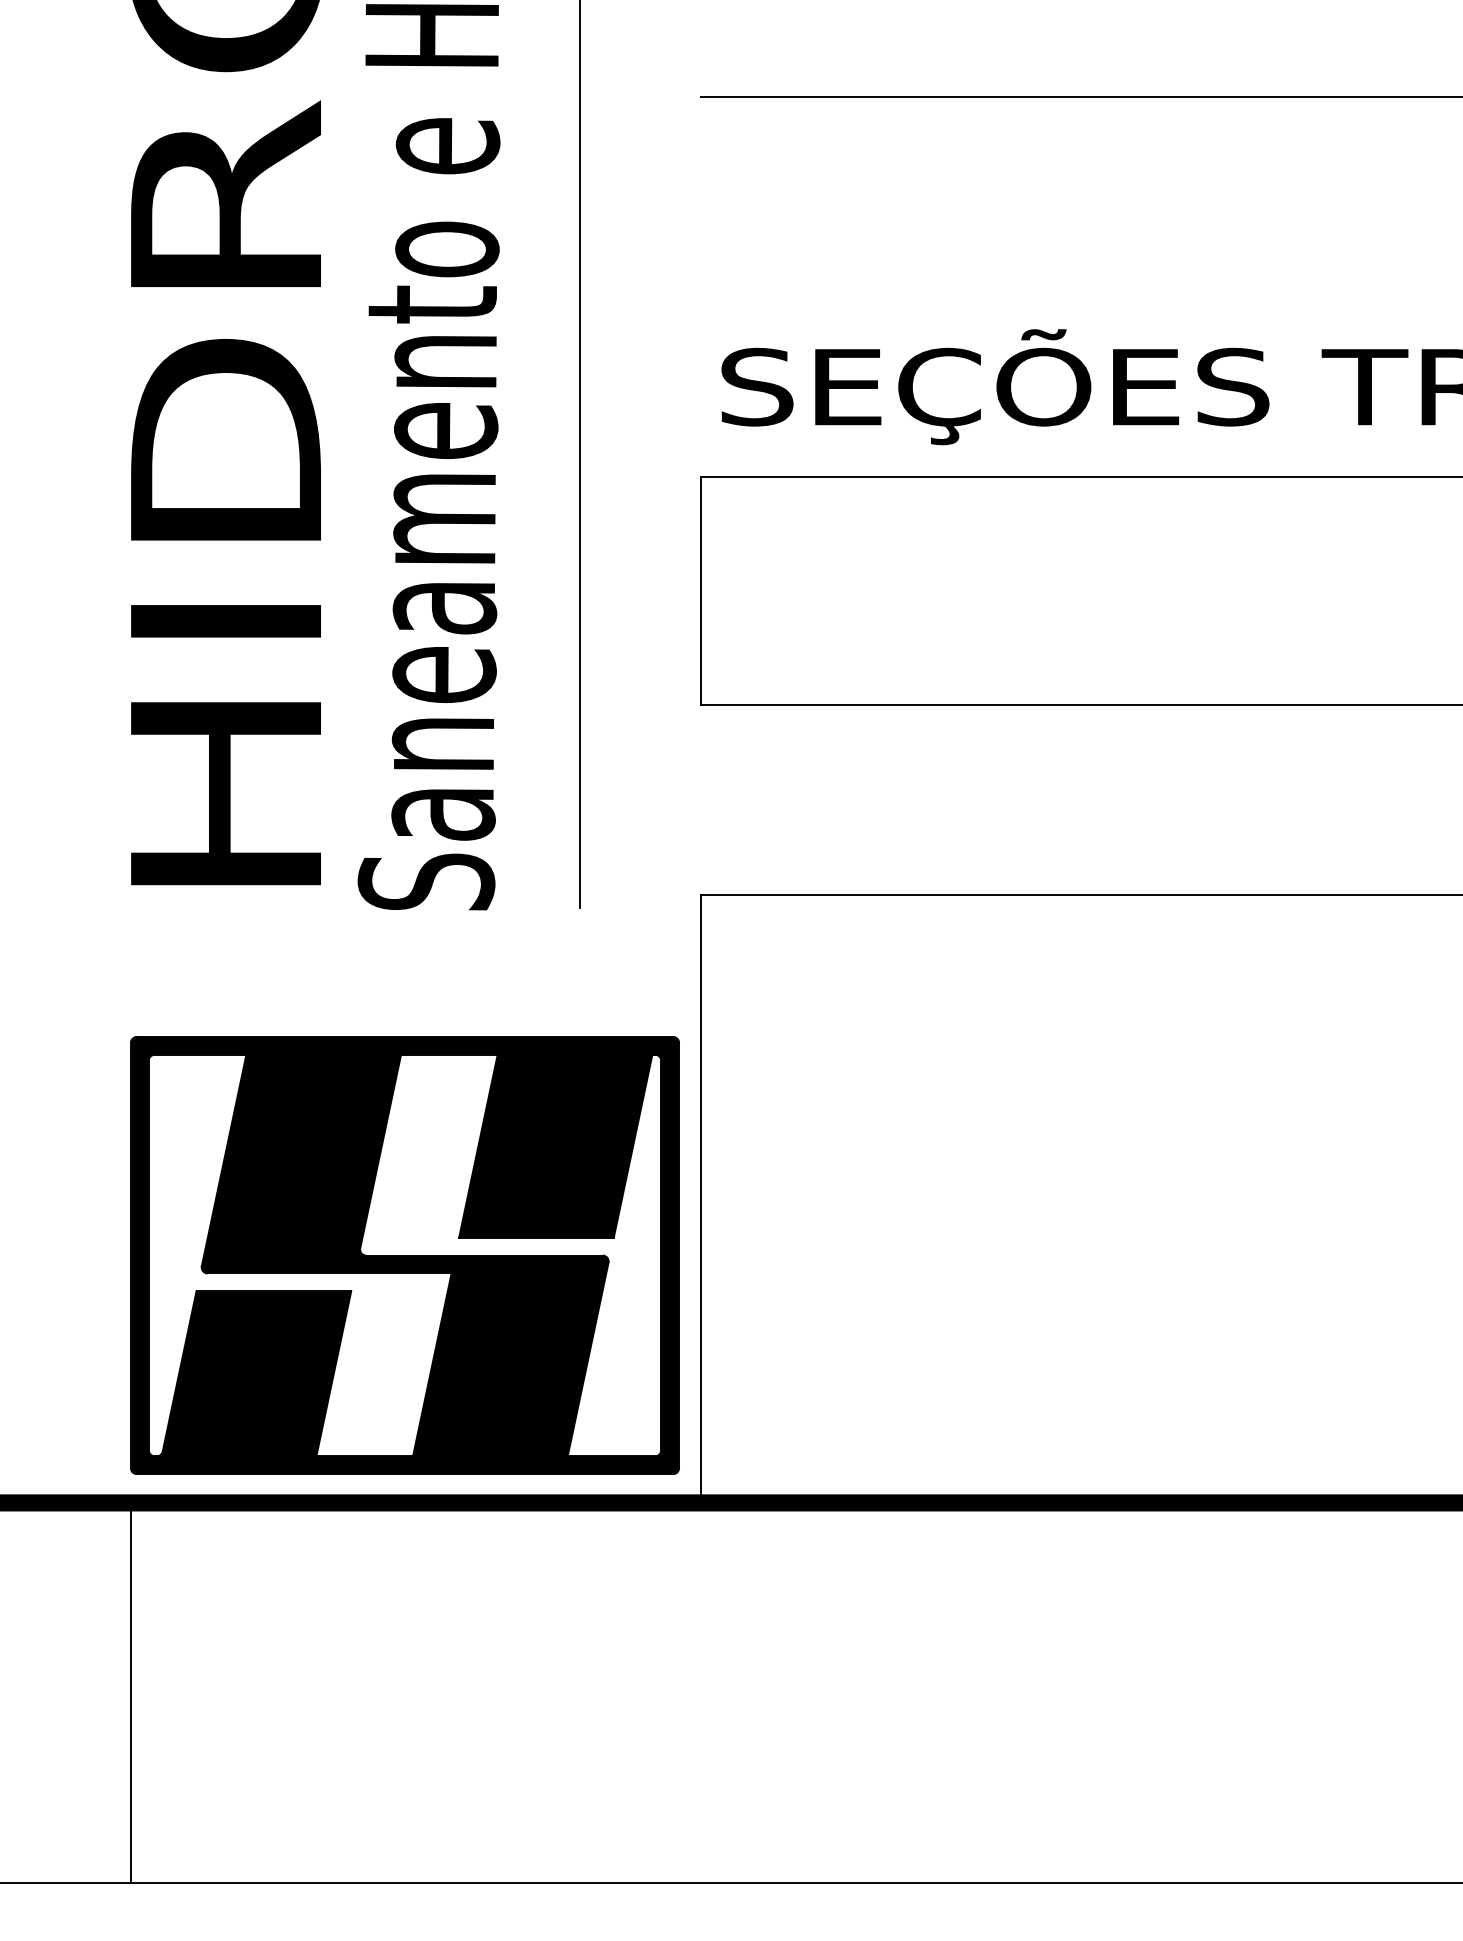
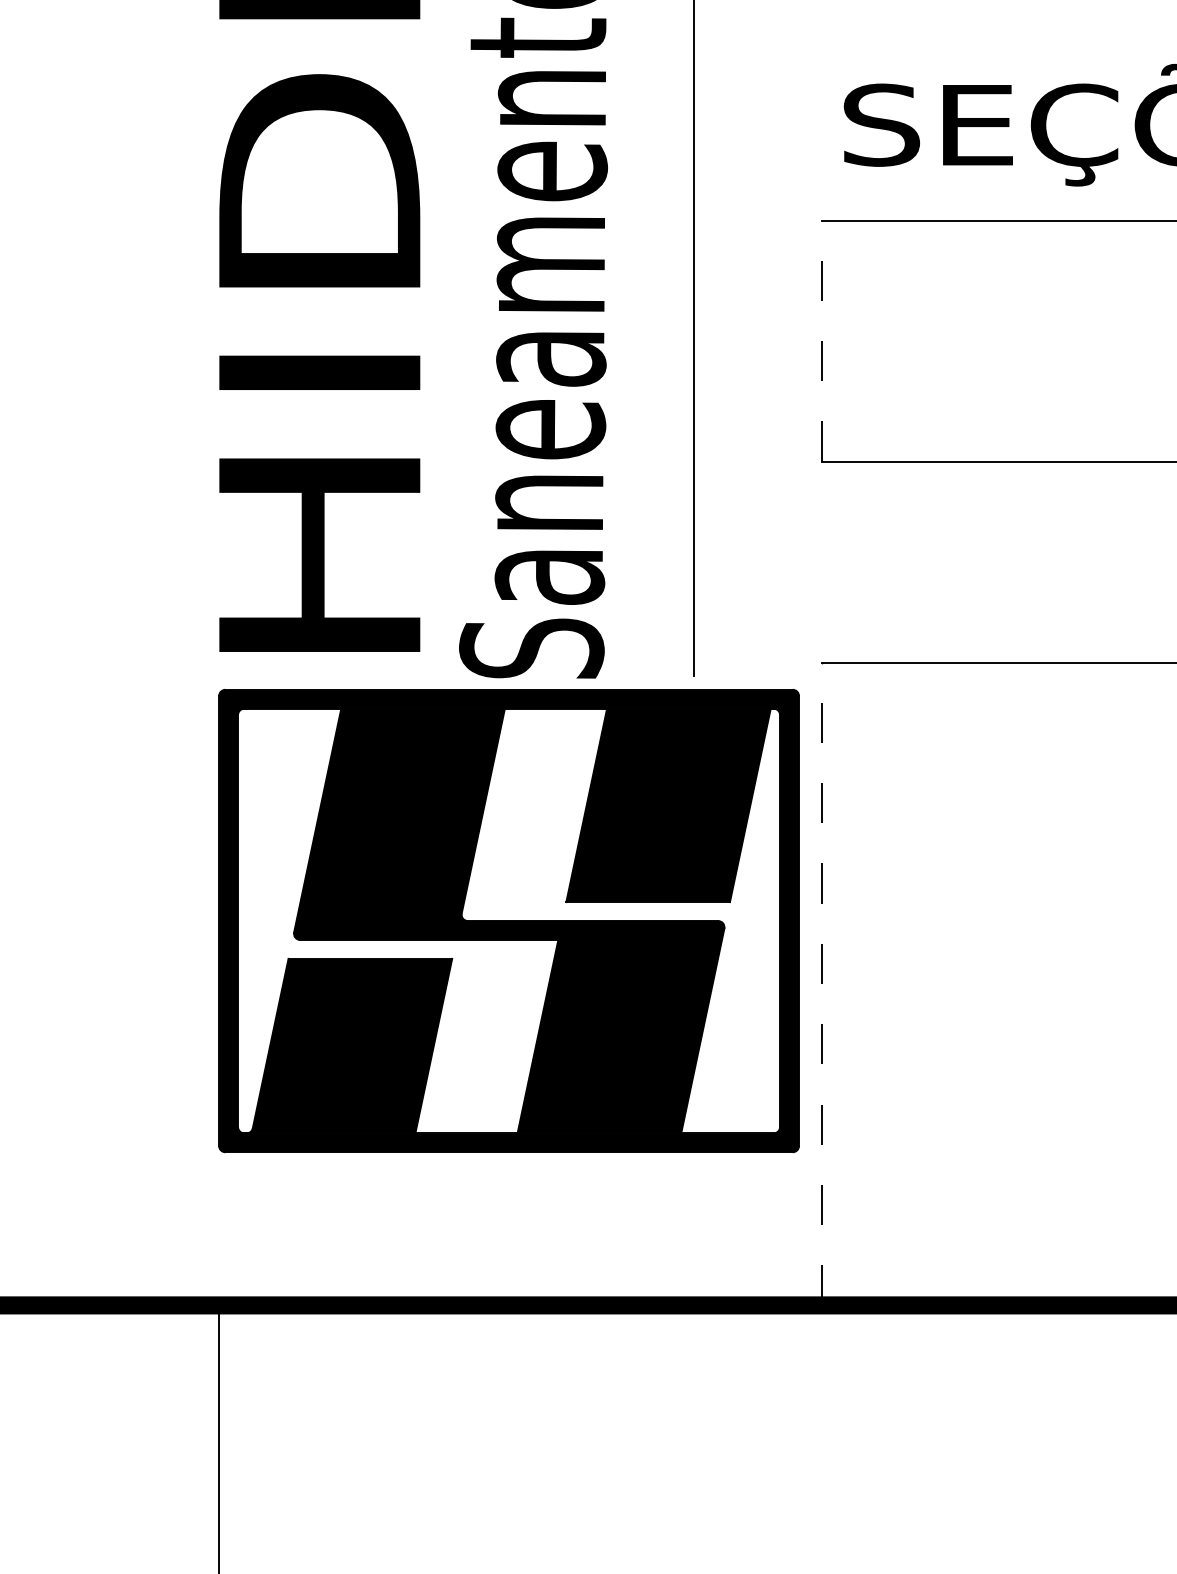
line: (700, 591) -> (821, 341), solid -> dashed
line: (700, 1199) -> (821, 984), solid -> dashed
part: (404, 1255) -> (508, 920), moved

